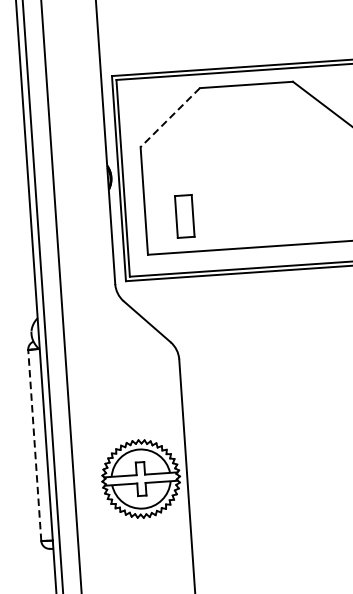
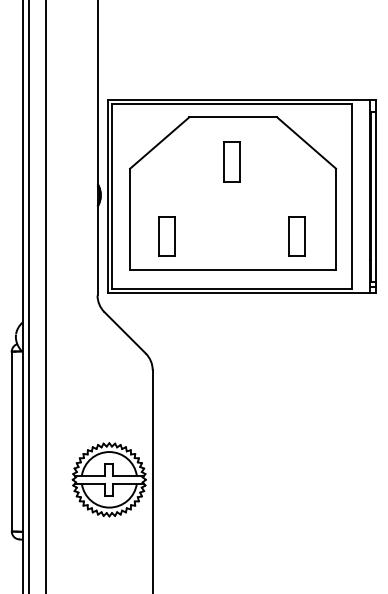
line: (170, 118) -> (159, 143), dashed -> solid
part: (247, 132) -> (231, 161), added
part: (322, 207) -> (296, 236), added
line: (34, 445) -> (11, 441), dashed -> solid

